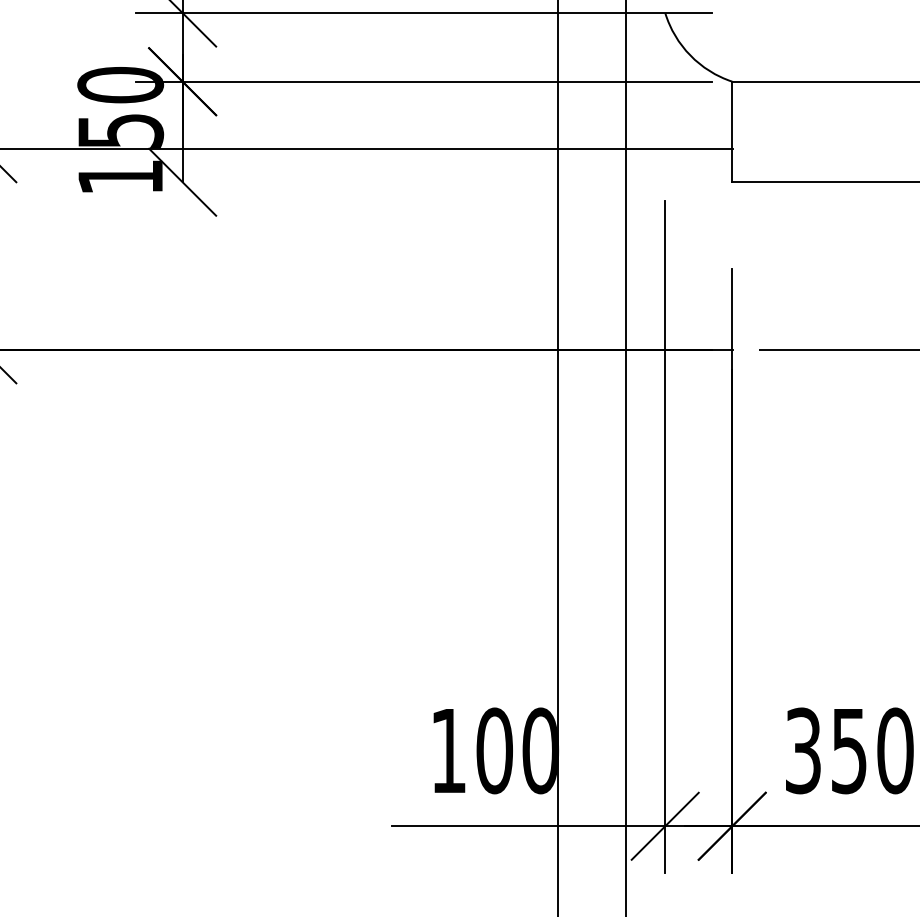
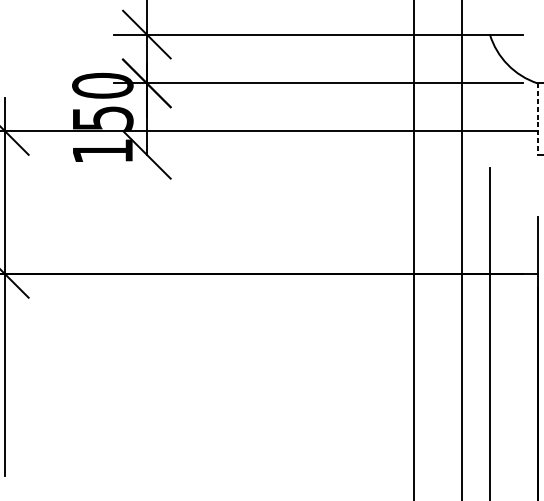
line: (732, 132) -> (537, 119), solid -> dashed

